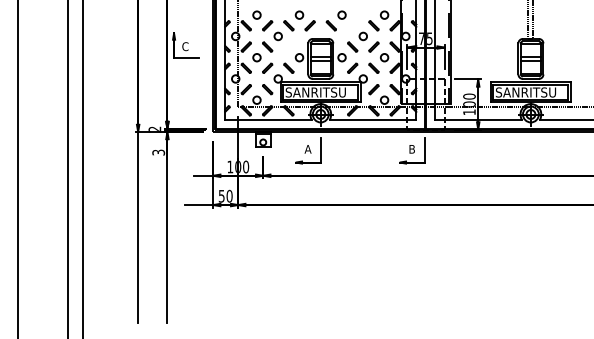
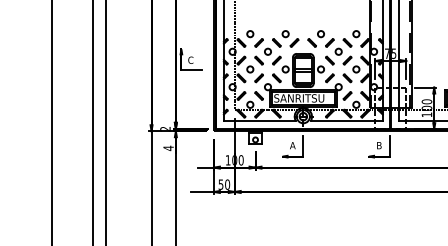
part: (352, 25) -> (329, 42), added
part: (288, 46) -> (276, 60), added
text: (158, 152) -> (168, 148), 3 -> 4

